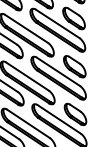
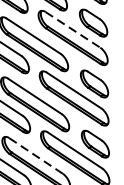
line: (57, 23) -> (72, 29), solid -> dashed
line: (28, 123) -> (36, 155), solid -> dashed

